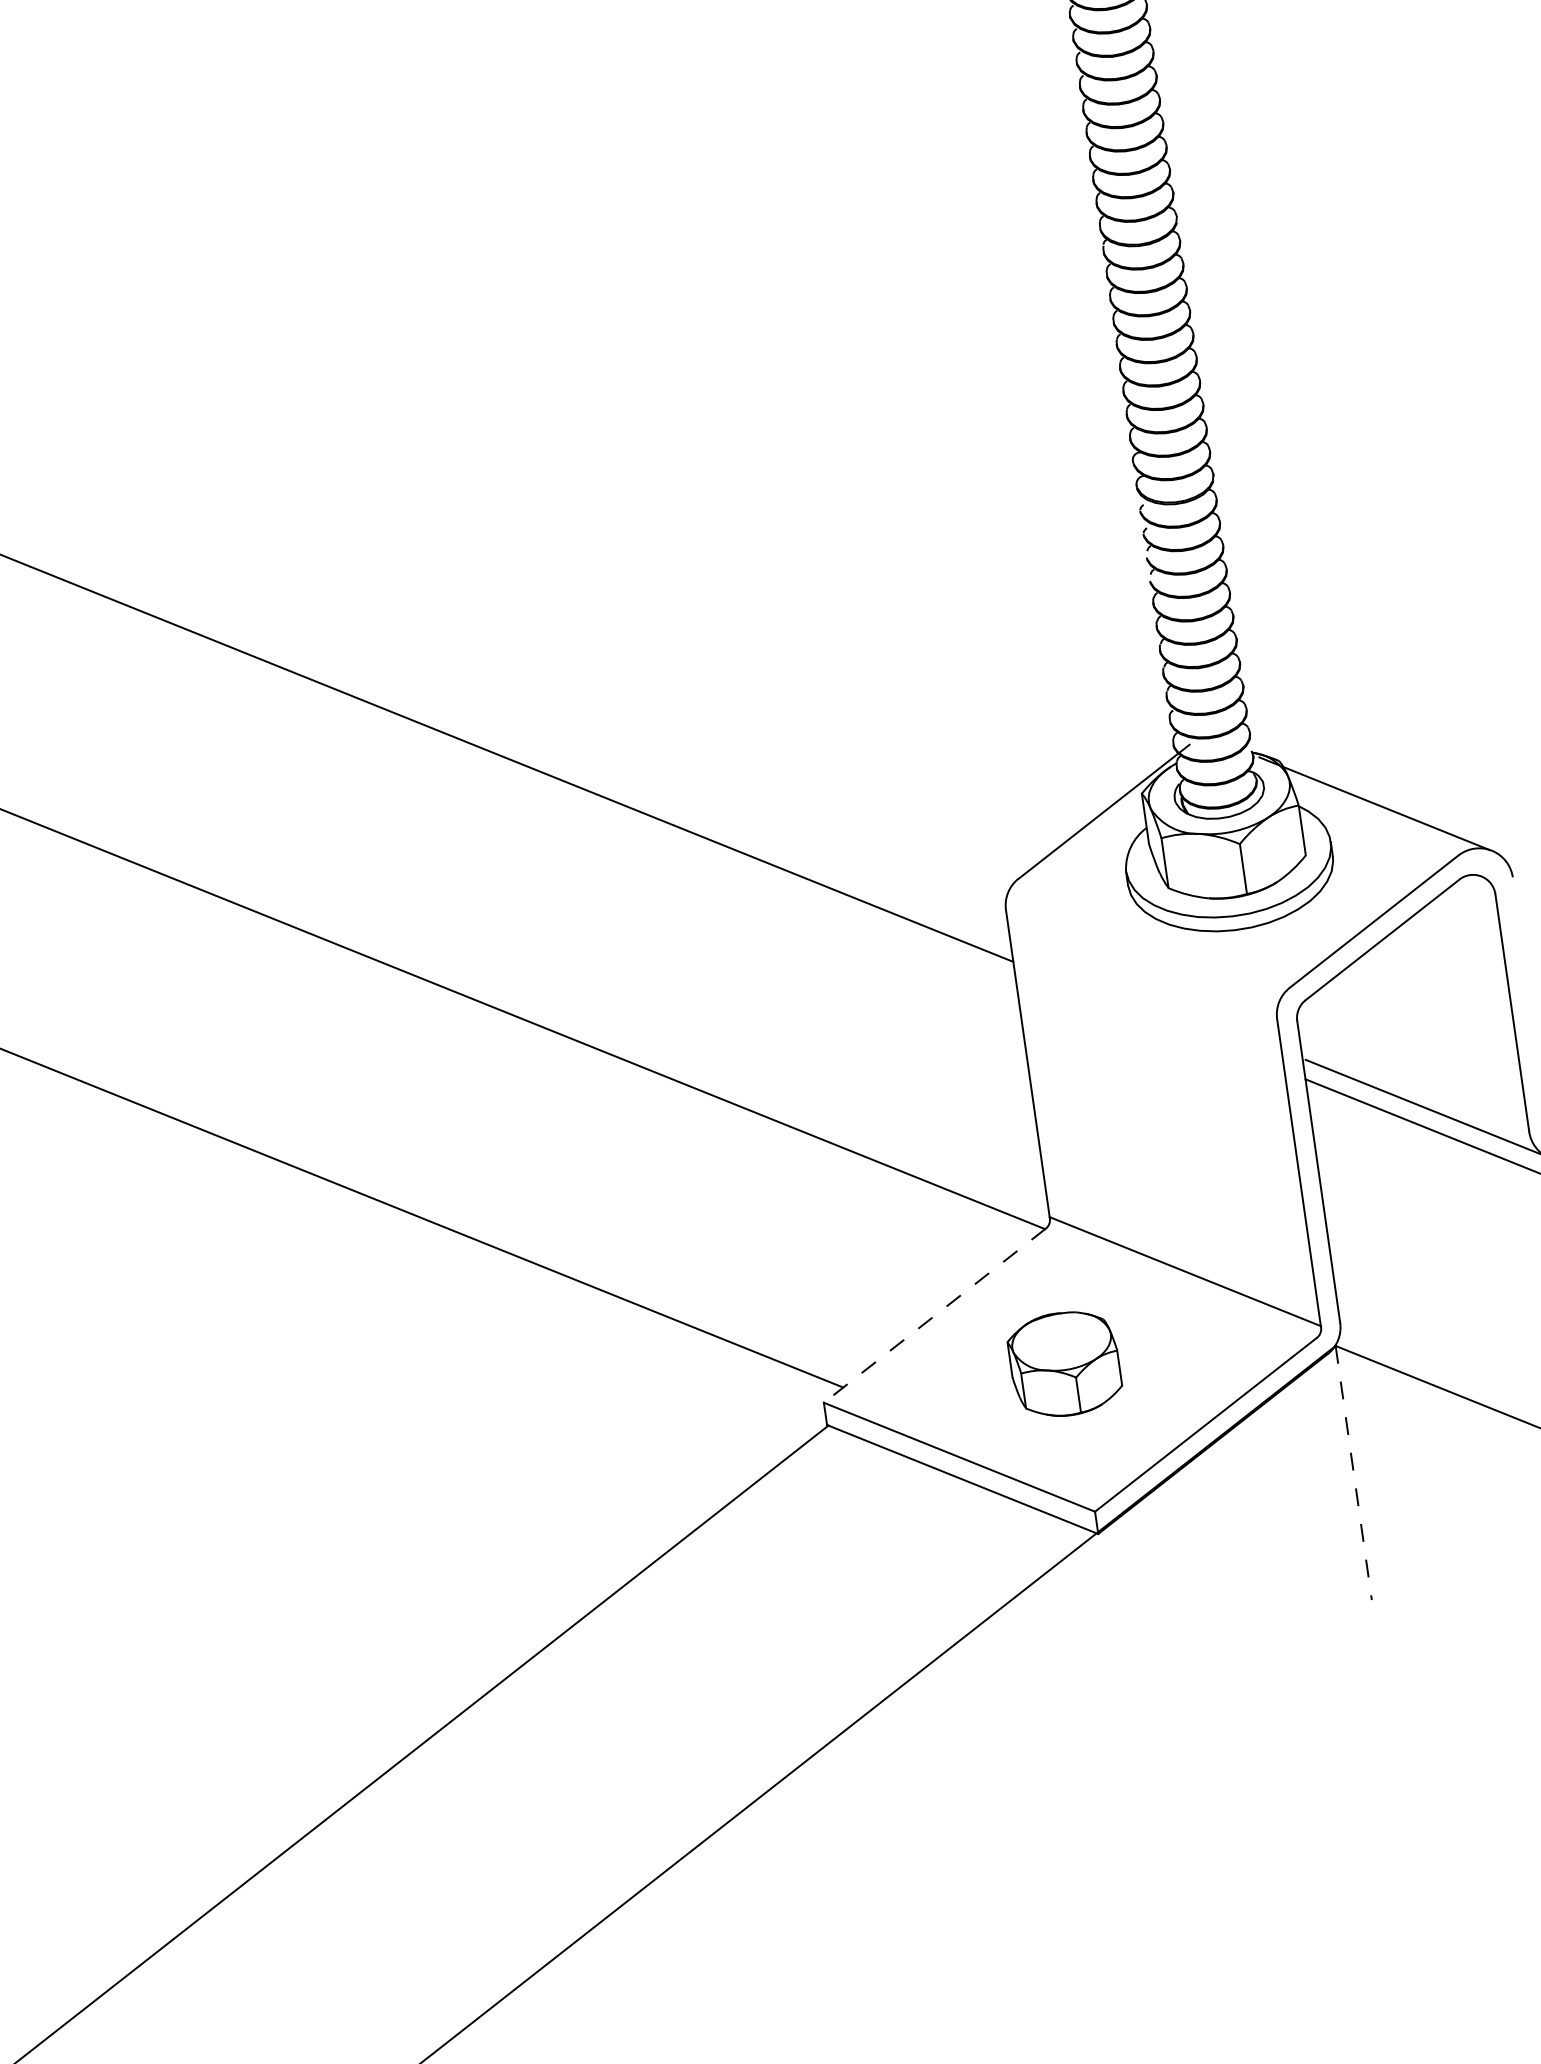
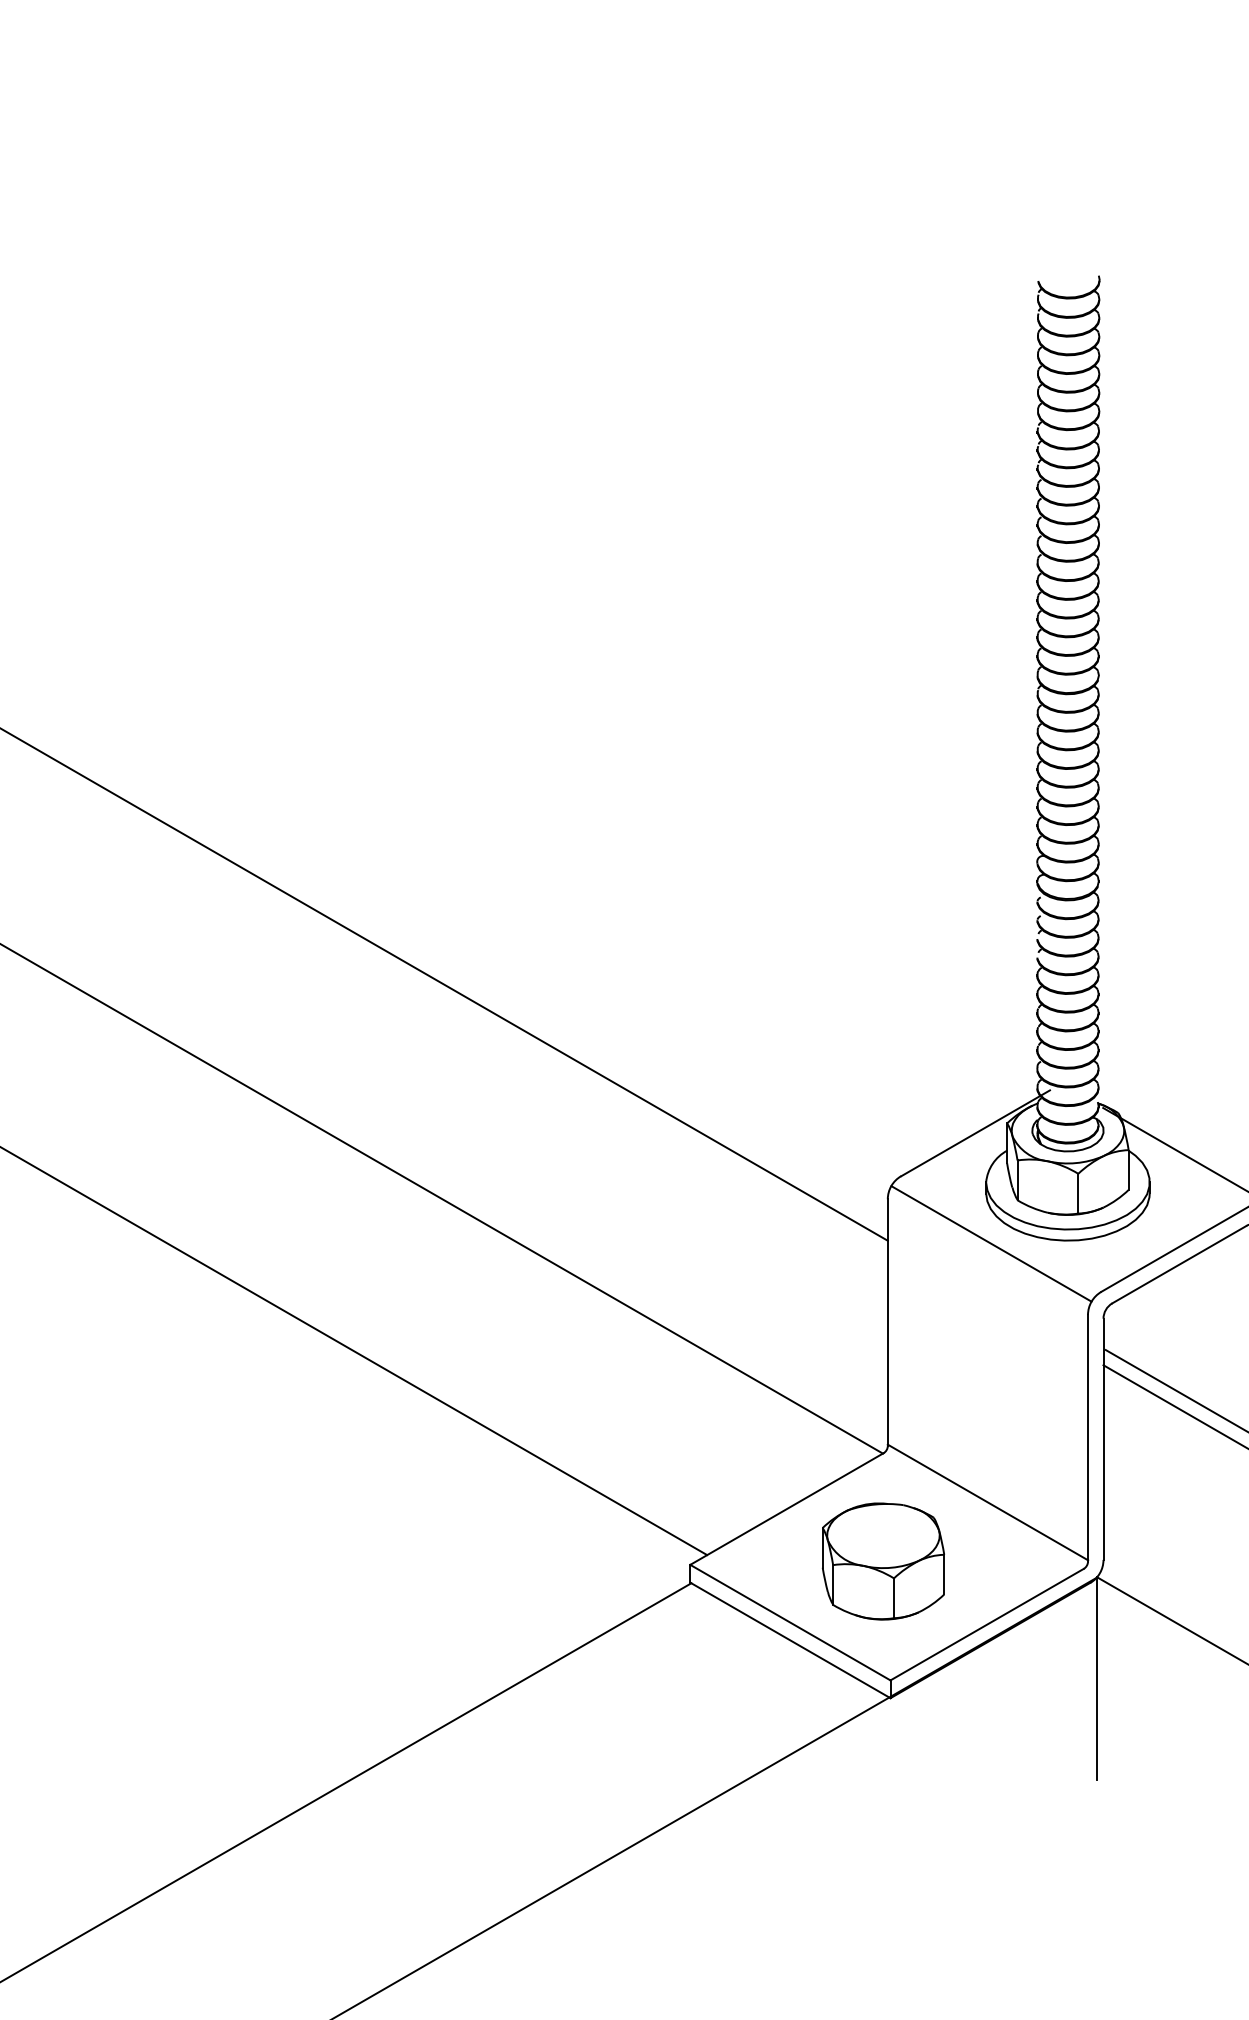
line: (1143, 946) -> (991, 1243), added
line: (934, 1316) -> (786, 1509), dashed -> solid
part: (1063, 1364) -> (882, 1561), size x1.43
line: (1353, 1472) -> (1097, 1678), dashed -> solid

